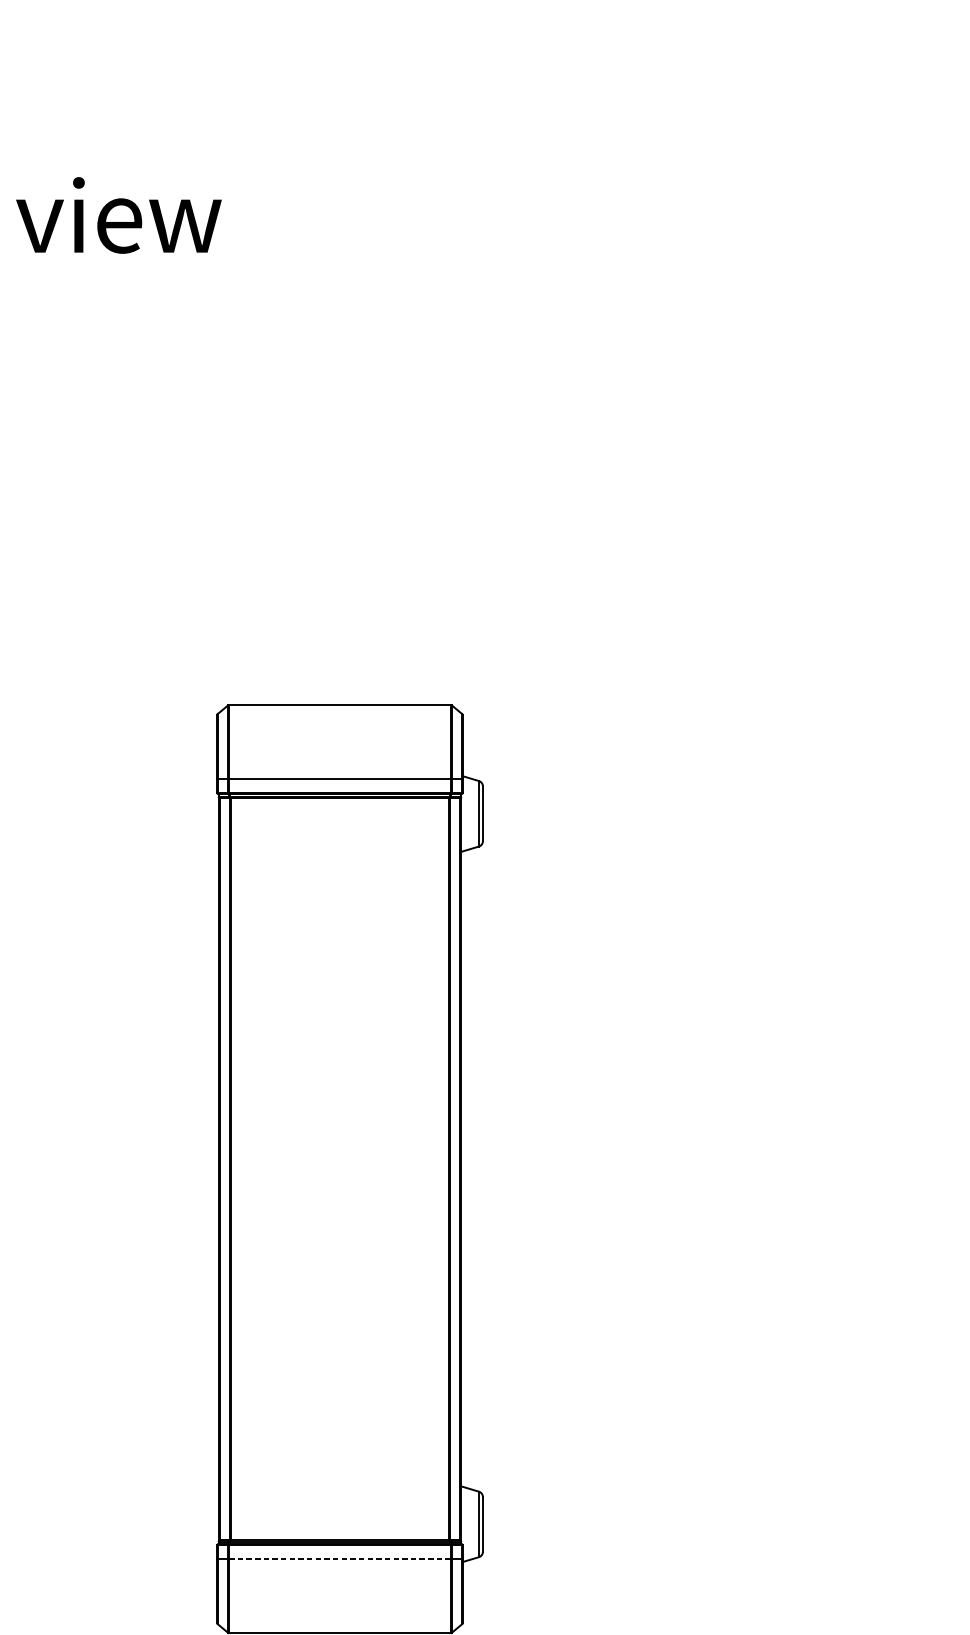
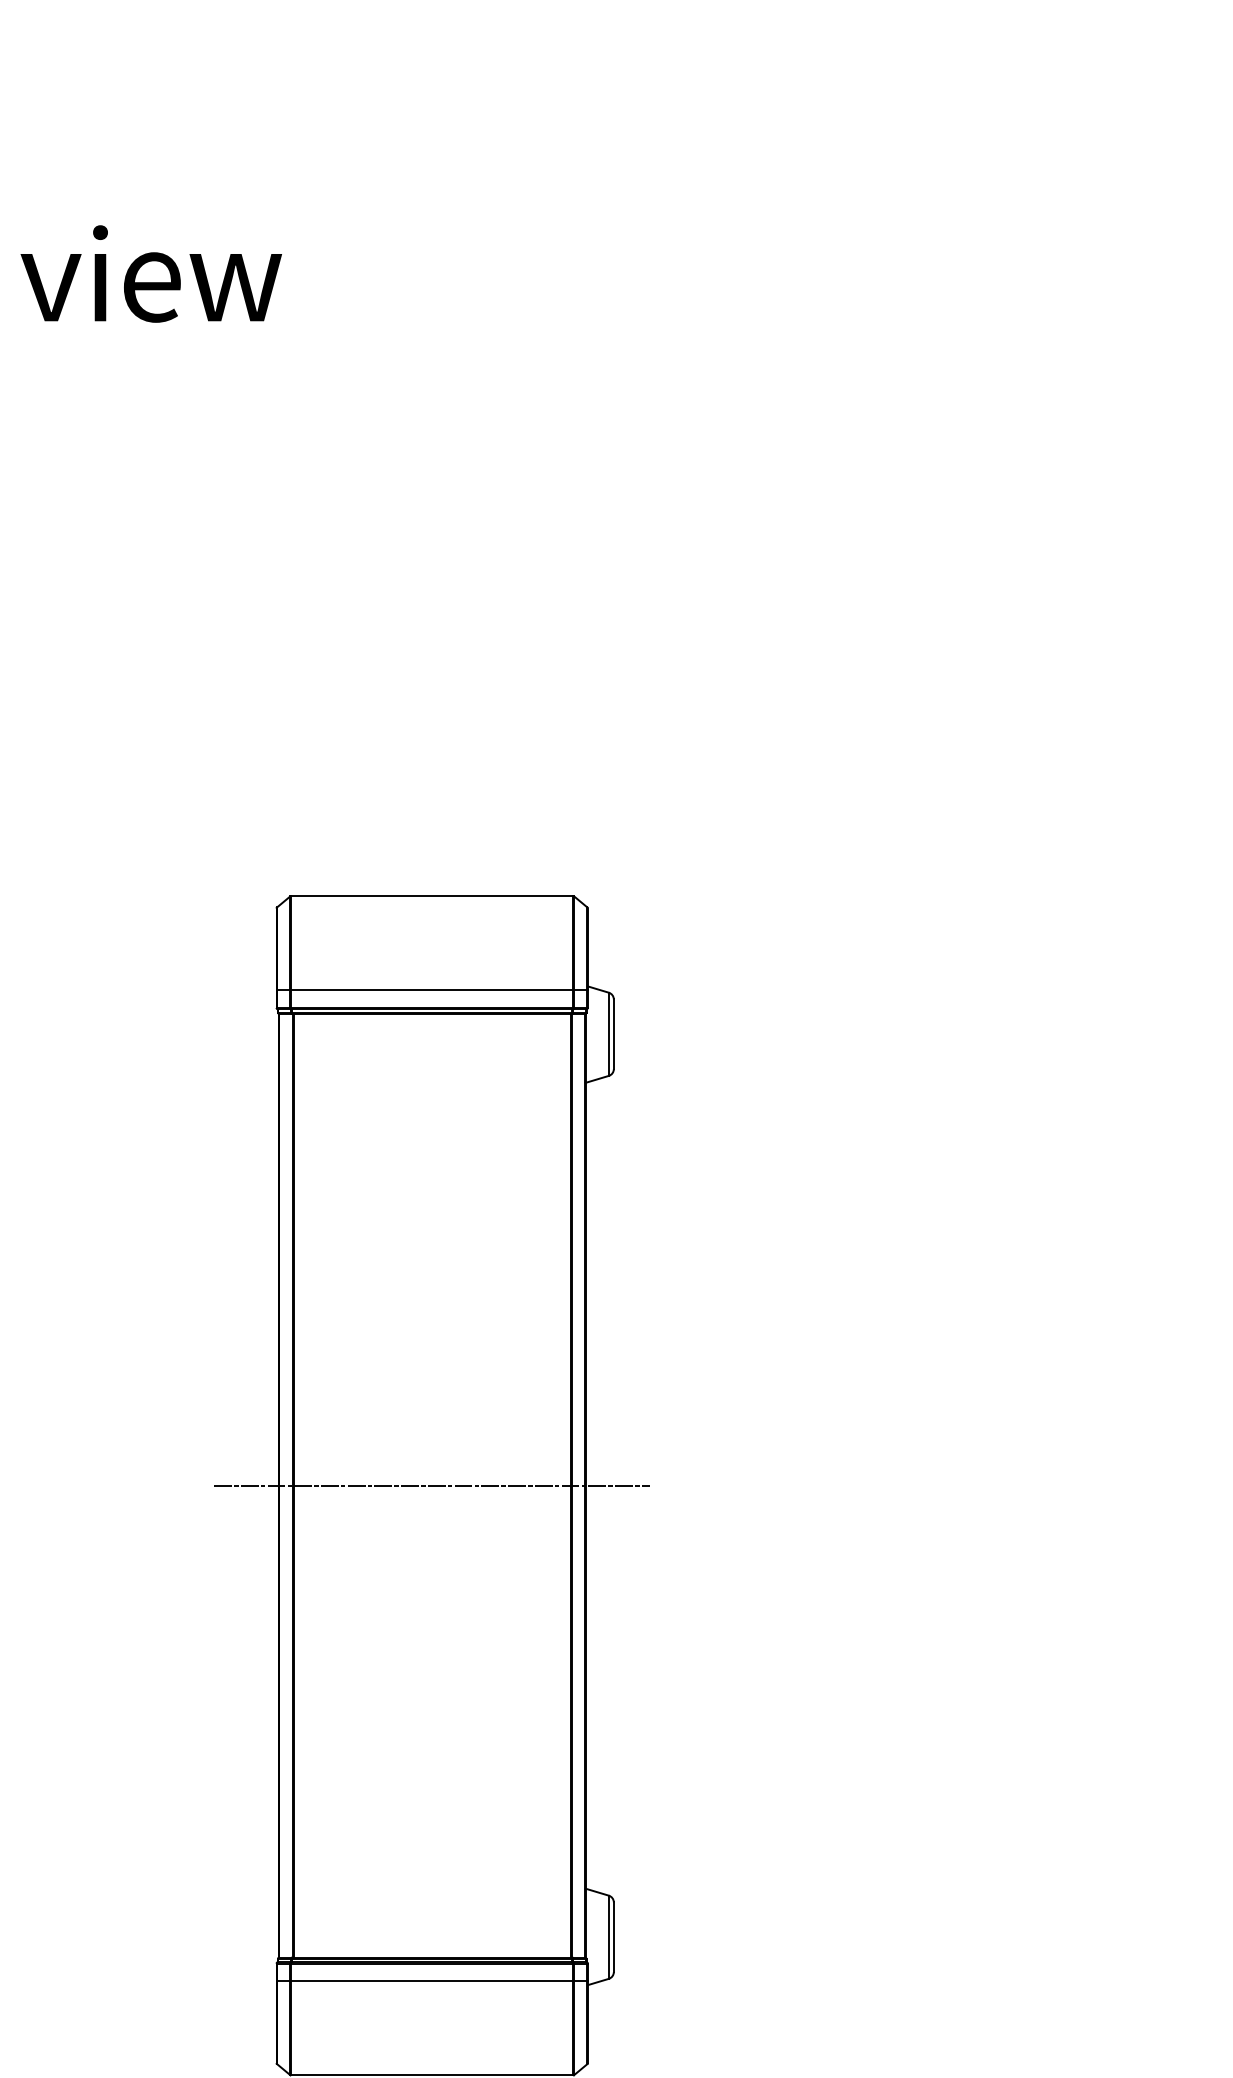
line: (340, 1168) -> (432, 1485), added
line: (339, 1559) -> (431, 1981), dashed -> solid

